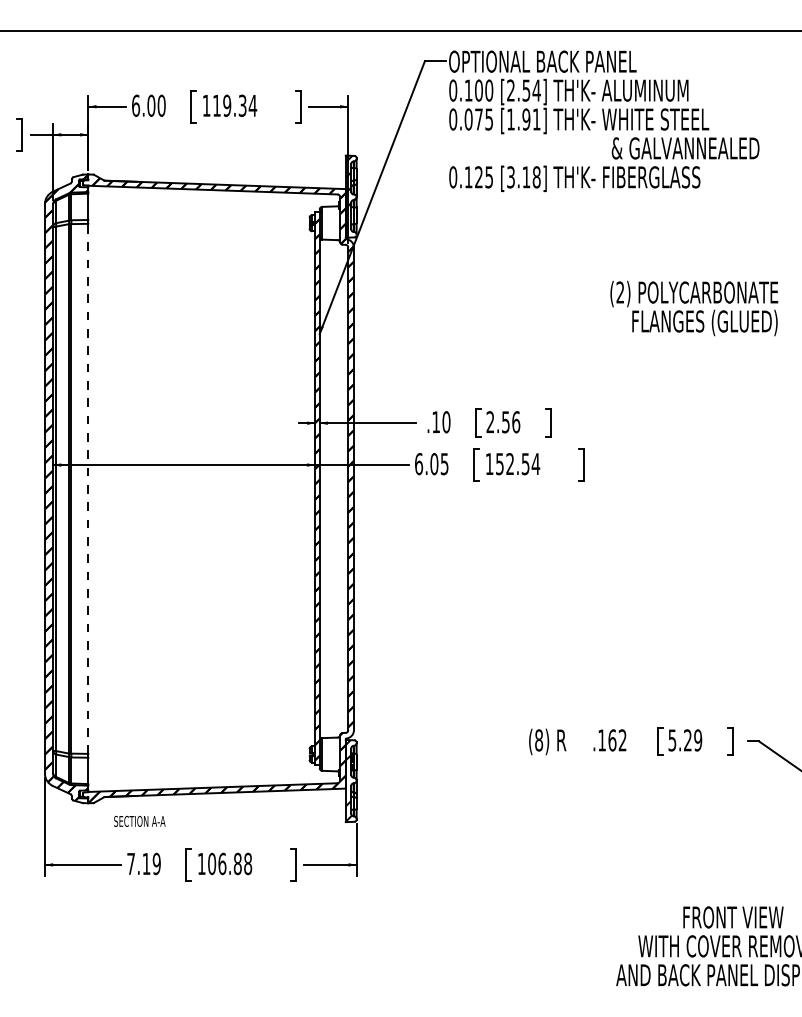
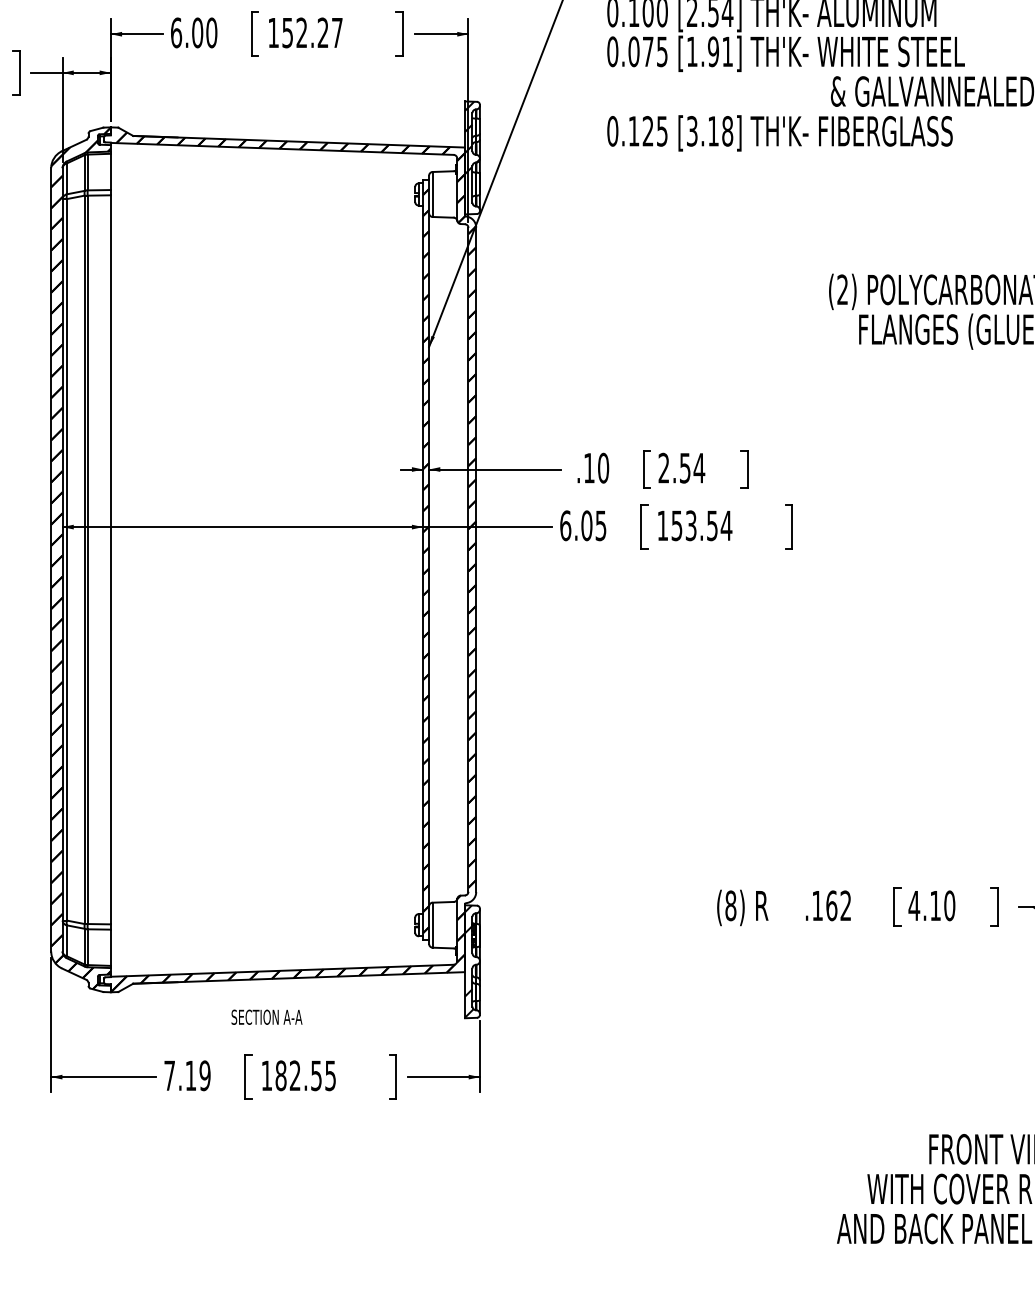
text: (235, 105) -> (313, 32), 119.34 -> 152.27
text: (515, 422) -> (698, 468), 2.56 -> 2.54
text: (510, 464) -> (691, 526), 152.54 -> 153.54
line: (88, 488) -> (111, 559), dashed -> solid
text: (685, 740) -> (932, 905), 5.29 -> 4.10
text: (139, 821) -> (266, 1017), moved
text: (230, 863) -> (306, 1075), 106.88 -> 182.55

